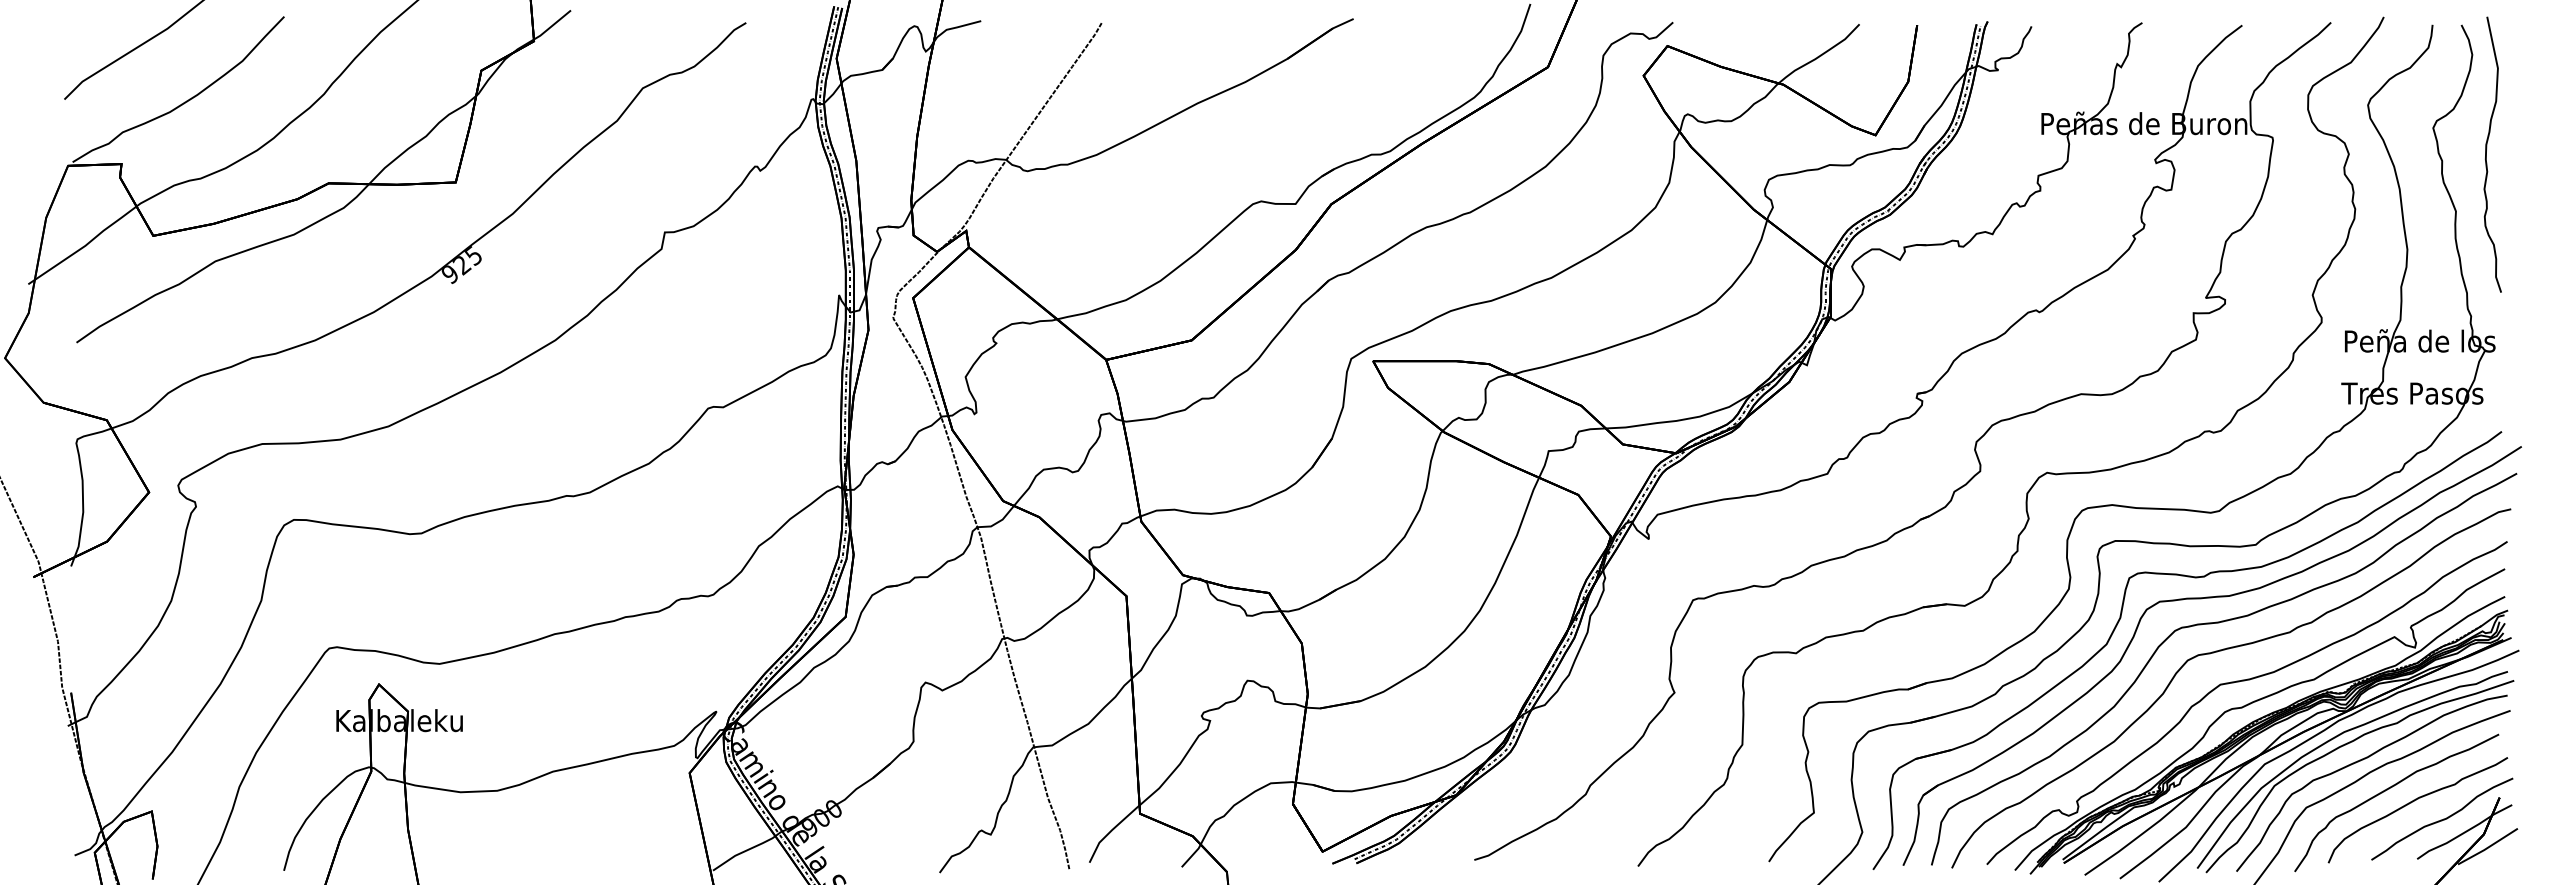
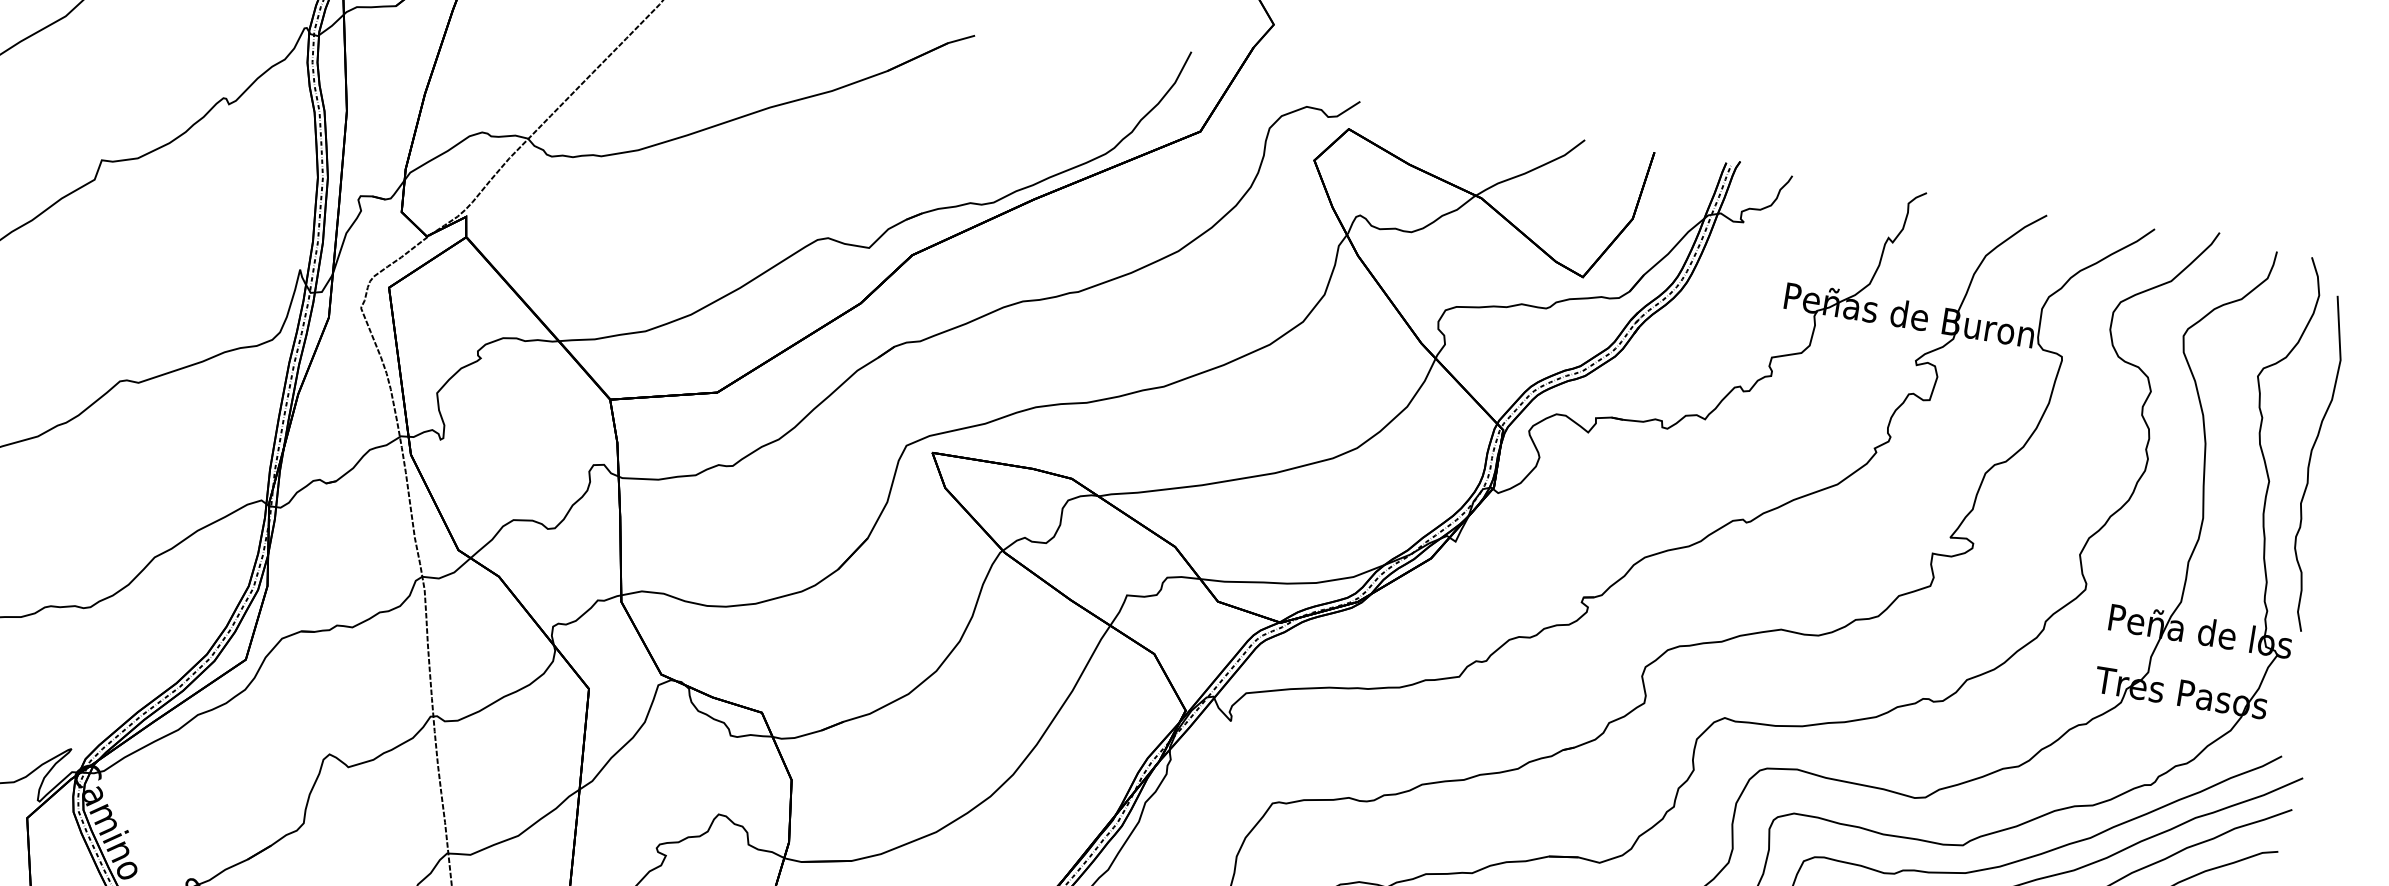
curve: (2486, 154) -> (2310, 462), moved

